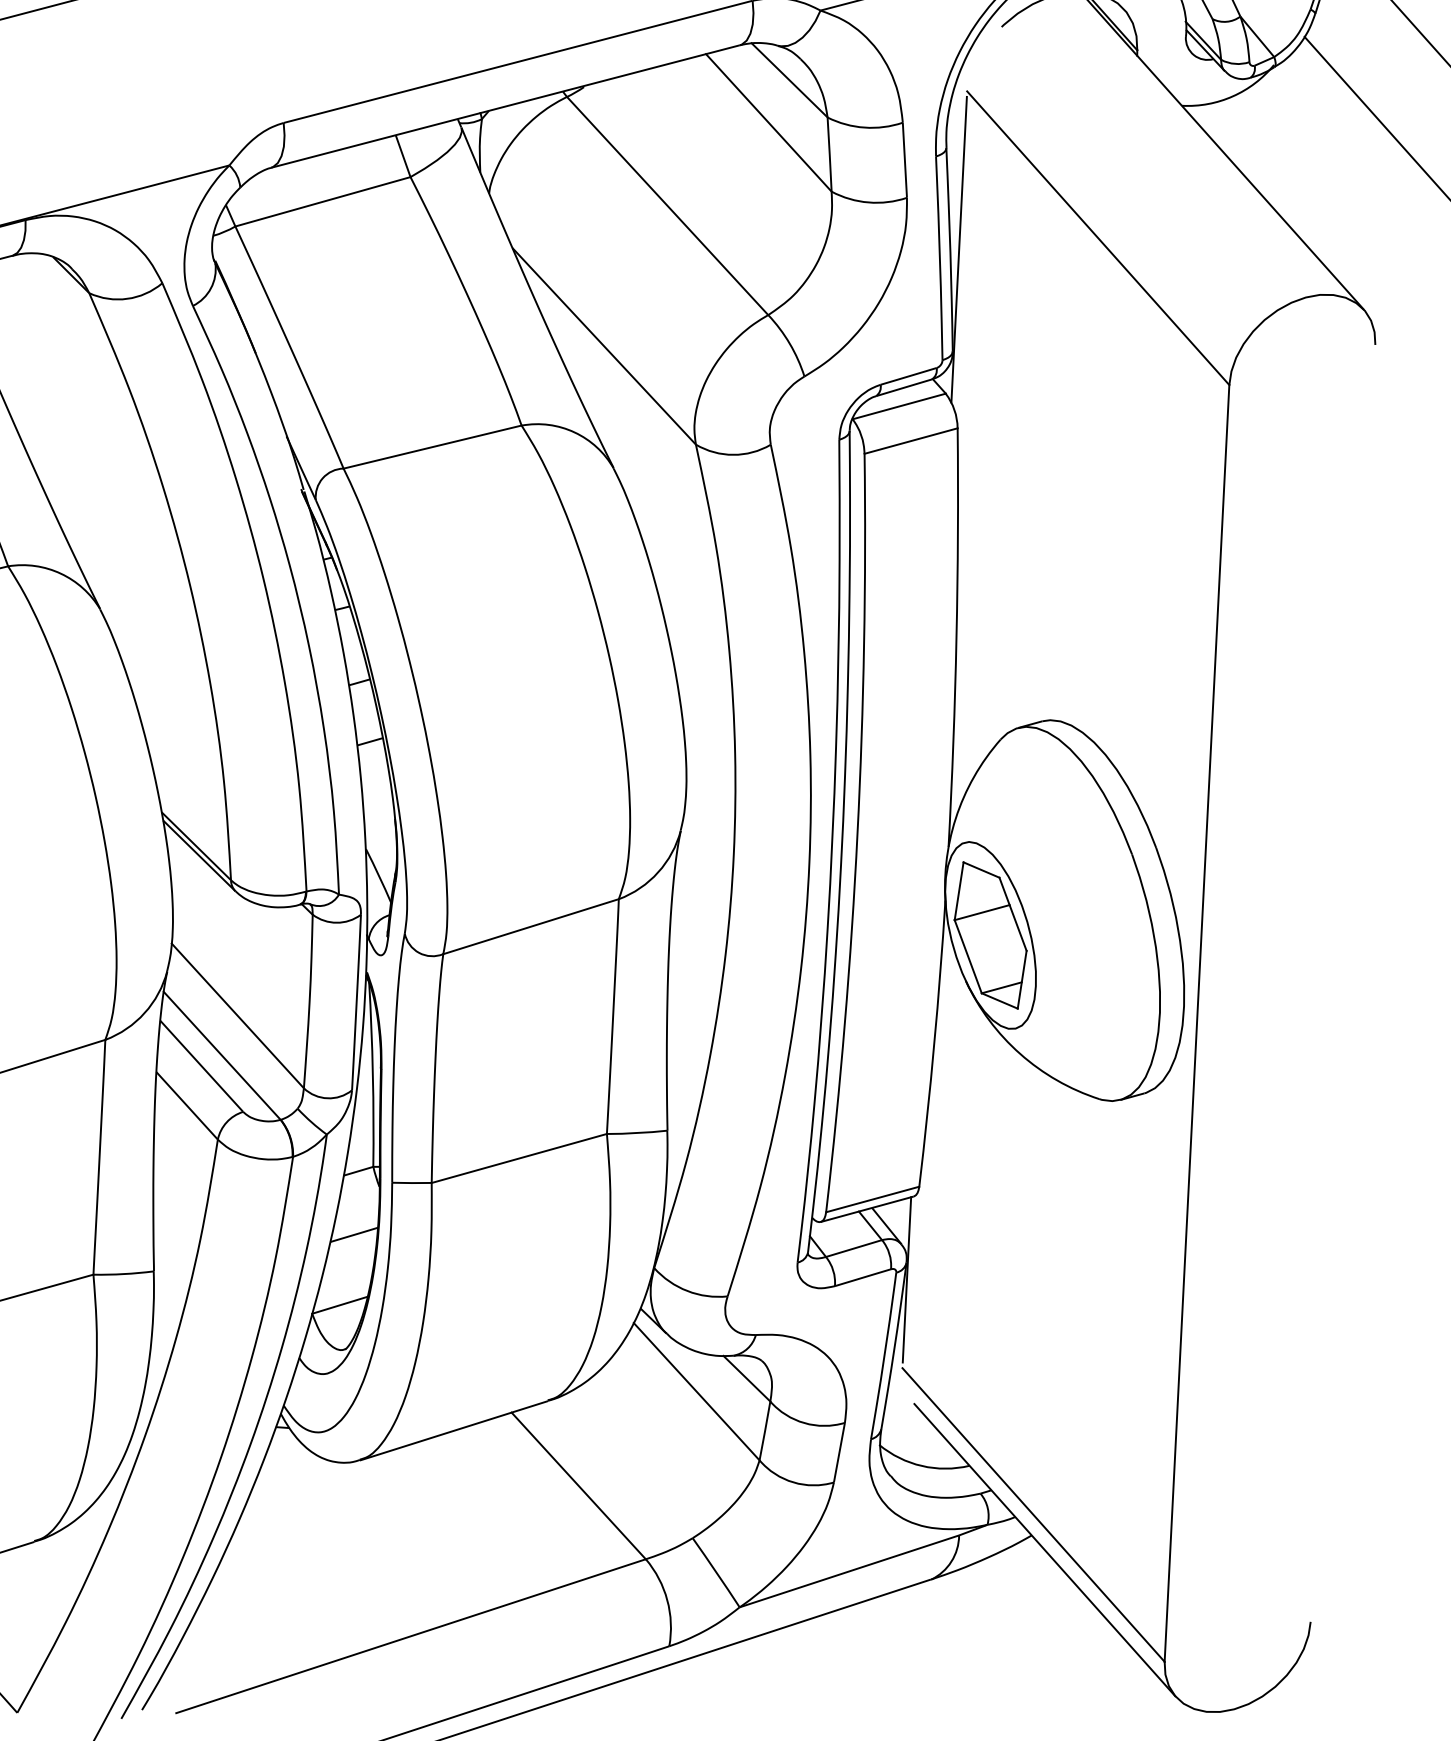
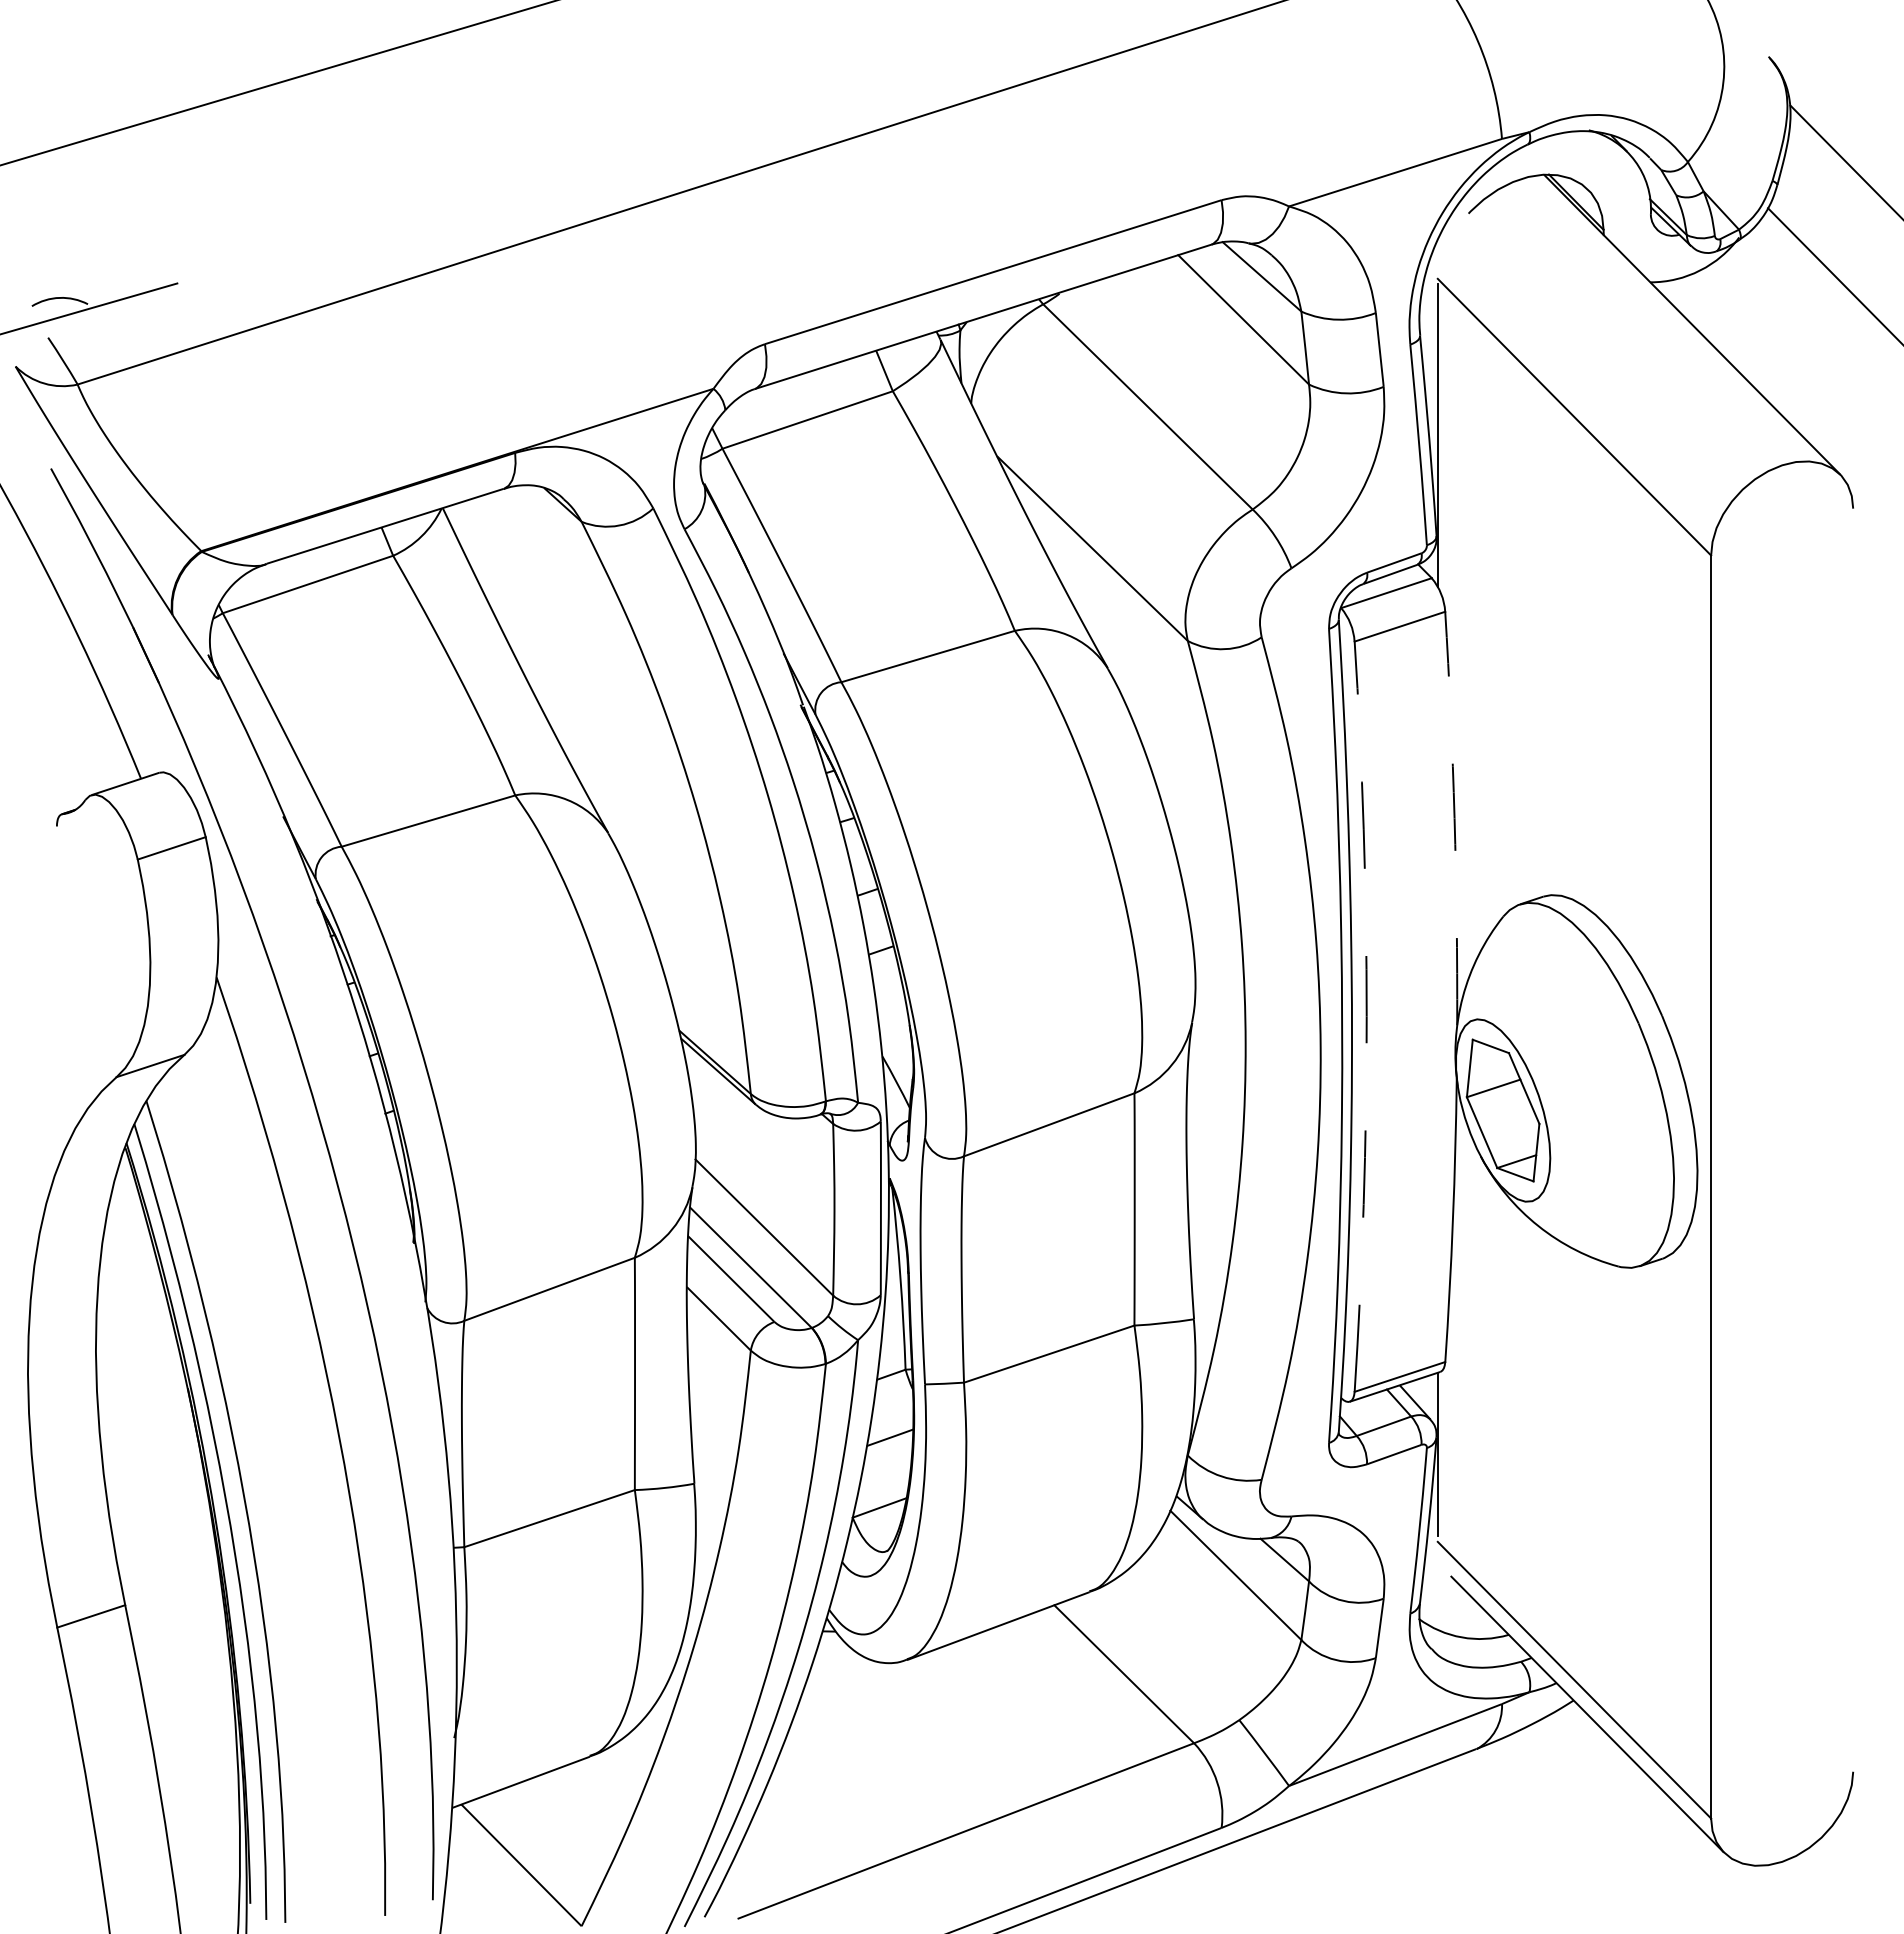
arc: (956, 637) -> (1454, 818), solid -> dashed
arc: (857, 833) -> (1366, 1016), solid -> dashed

